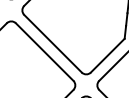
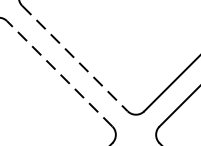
line: (53, 43) -> (75, 58), solid -> dashed
line: (44, 52) -> (59, 74), solid -> dashed

